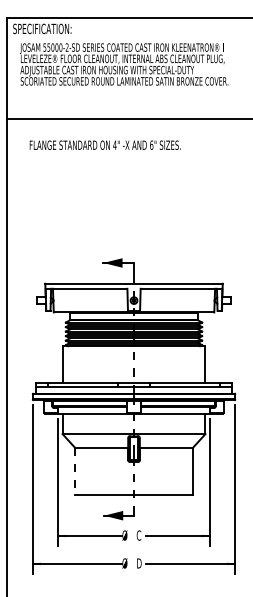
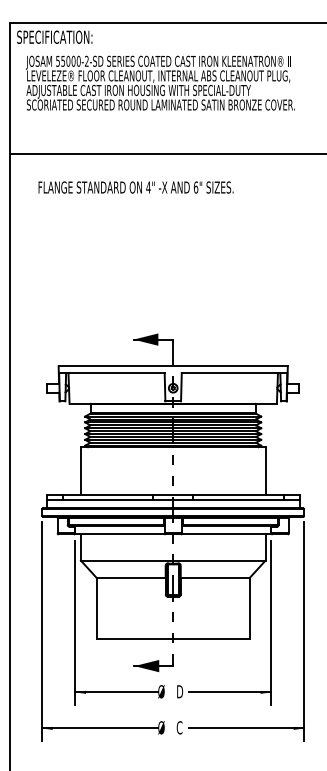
line: (74, 471) -> (96, 608), dashed -> solid
text: (138, 535) -> (179, 691), C -> D
text: (138, 563) -> (179, 727), D -> C

